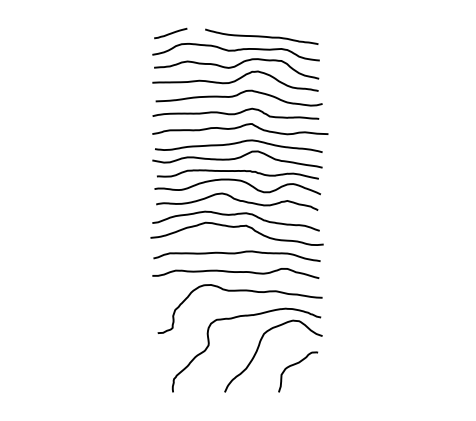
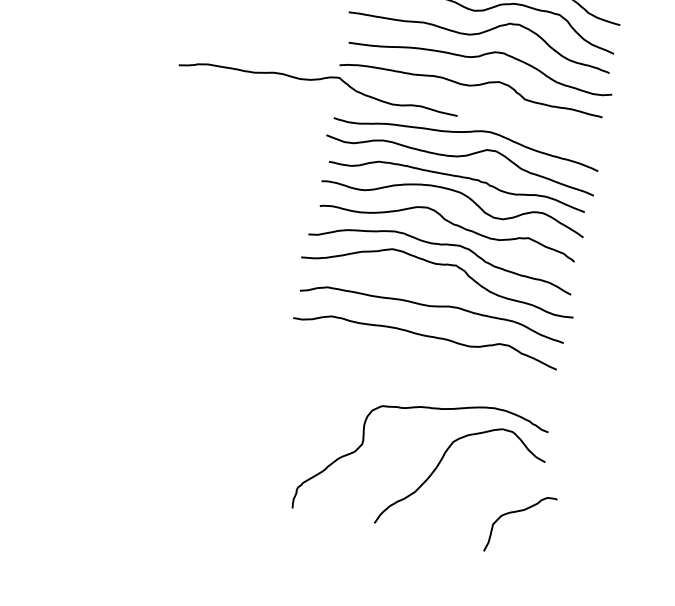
curve: (240, 127) -> (320, 80), moved
curve: (239, 291) -> (426, 367), removed
curve: (297, 364) -> (521, 512), moved

